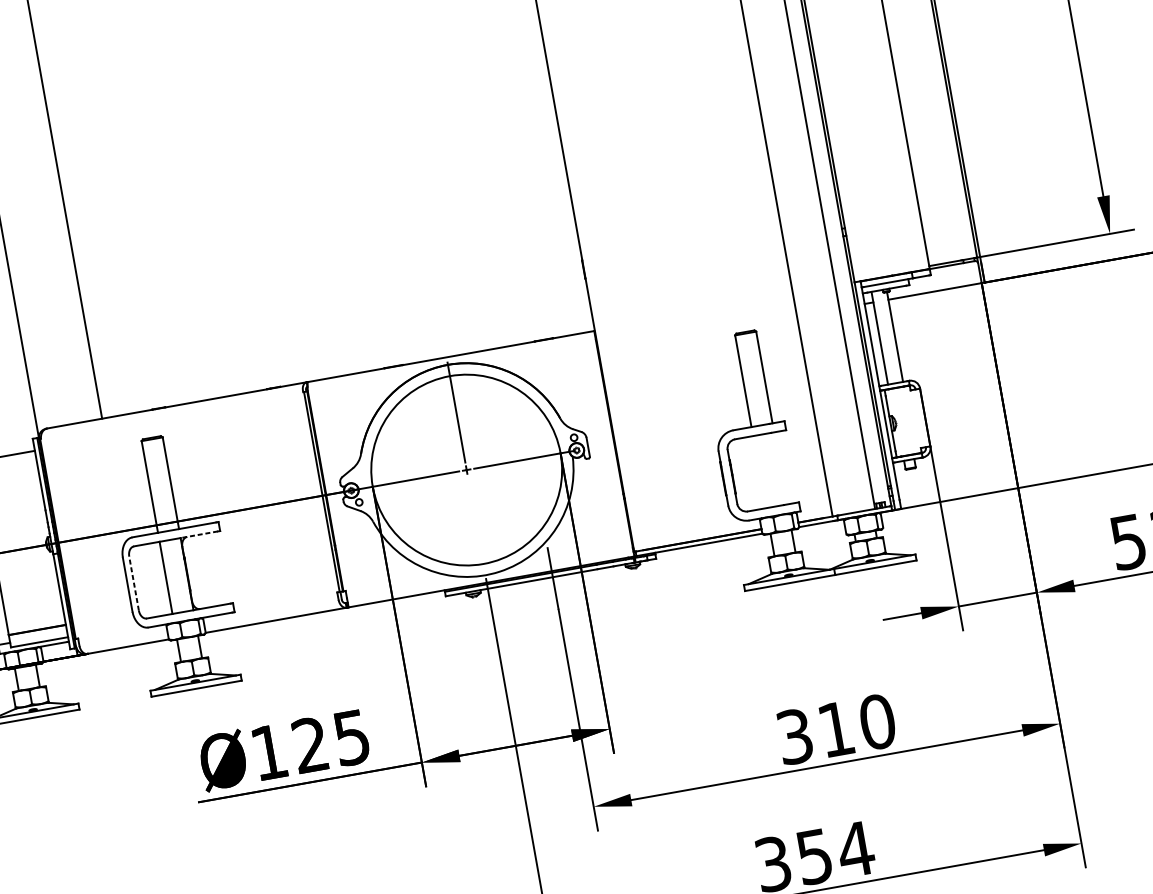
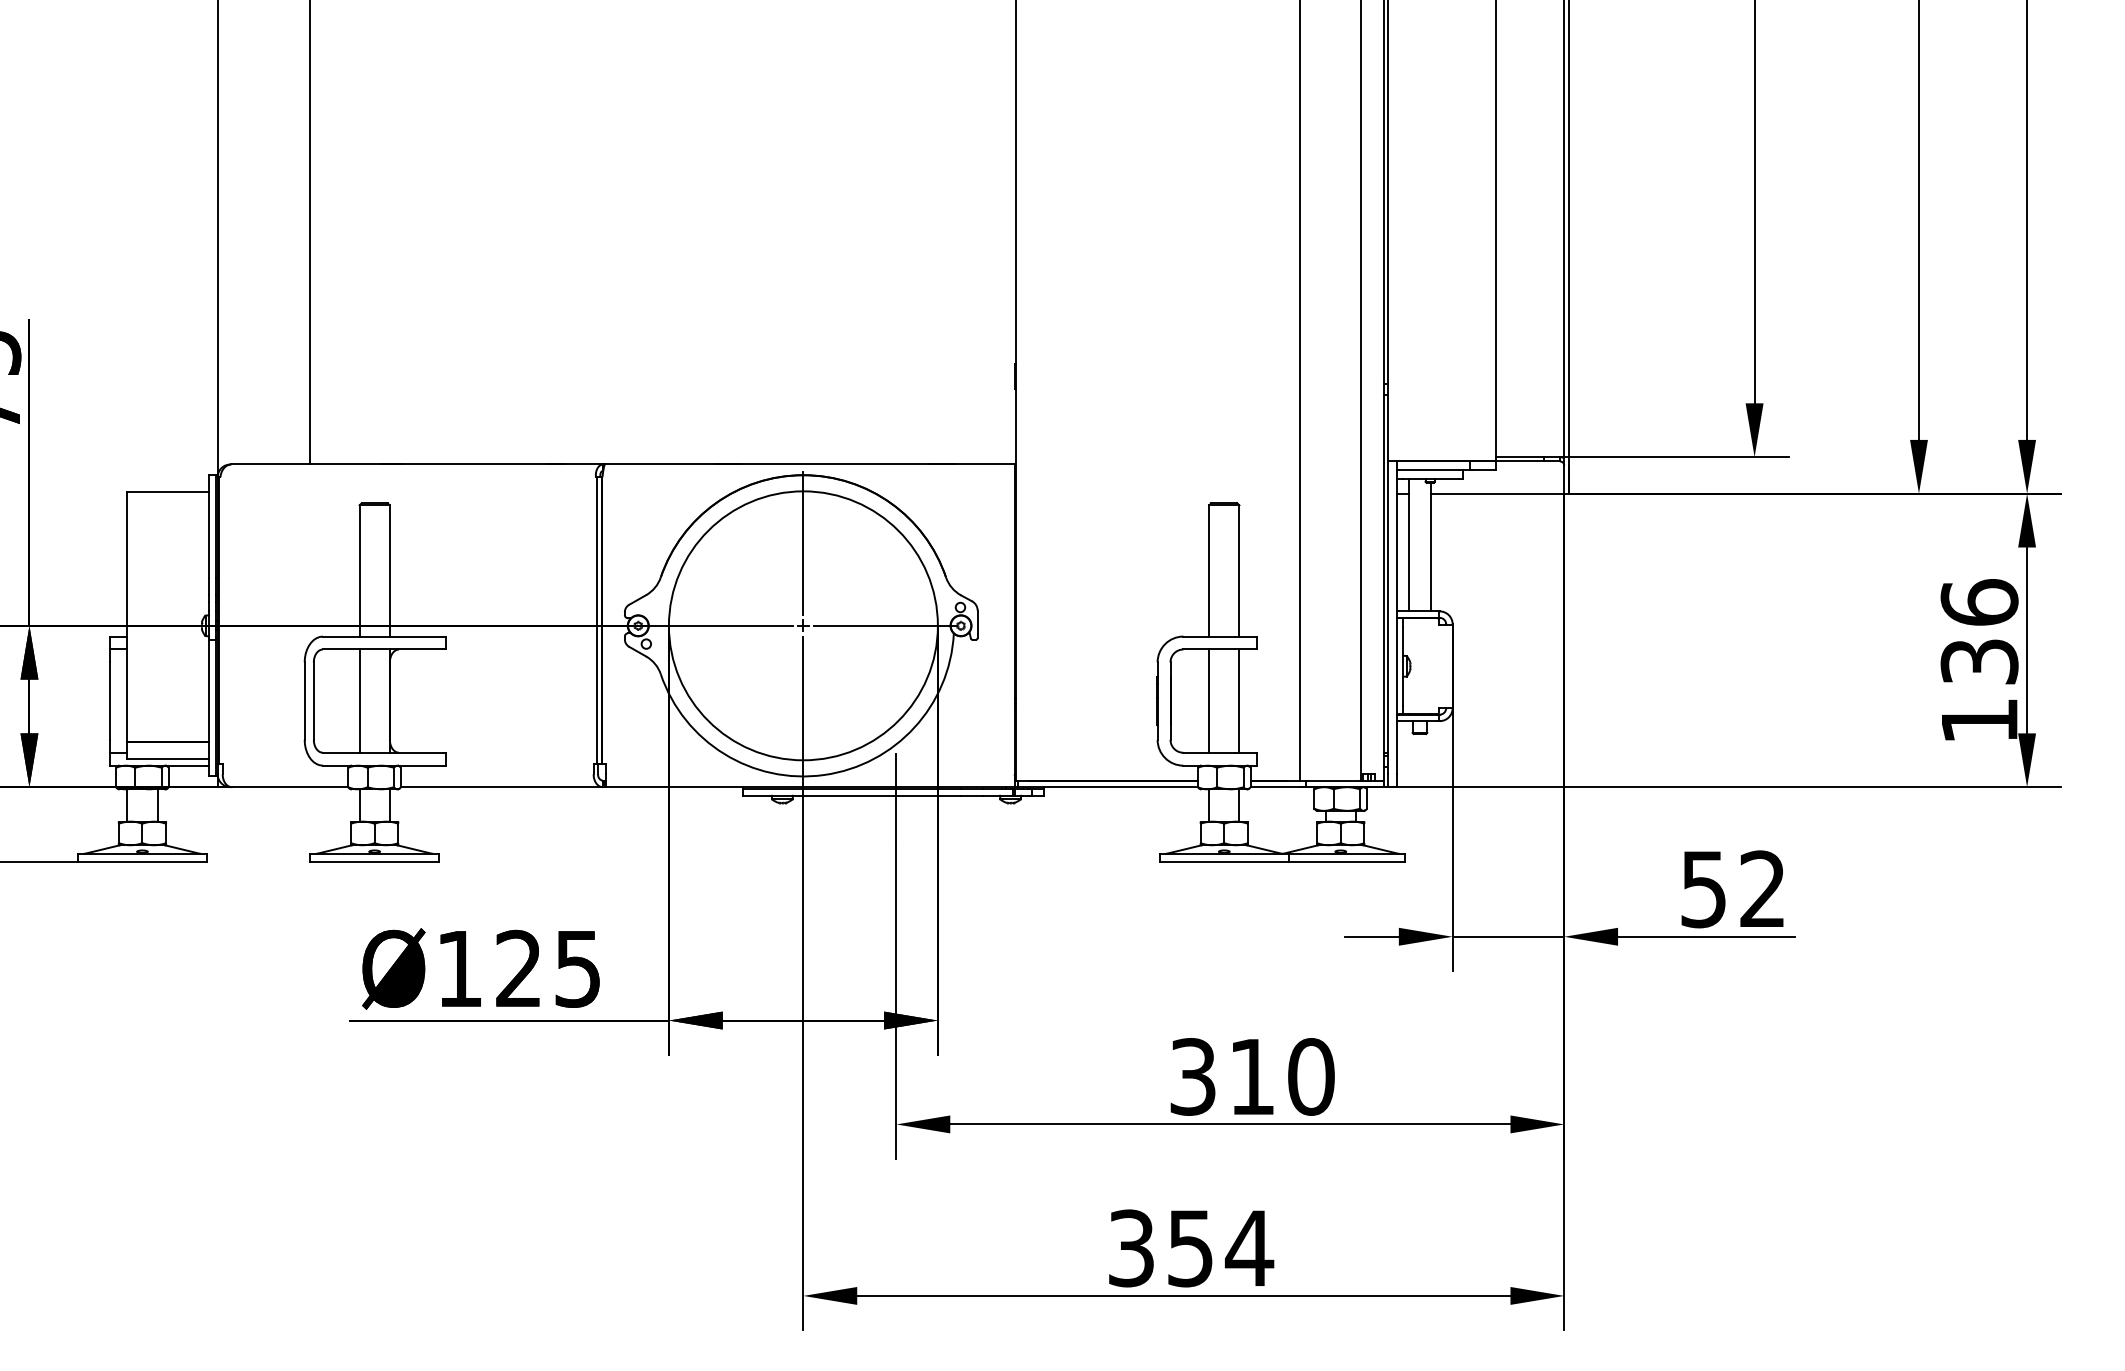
line: (780, 467) -> (1239, 700), added
line: (759, 471) -> (1209, 700), added
line: (476, 527) -> (803, 707), added
line: (199, 534) -> (416, 649), dashed -> solid
line: (133, 583) -> (313, 701), dashed -> solid

